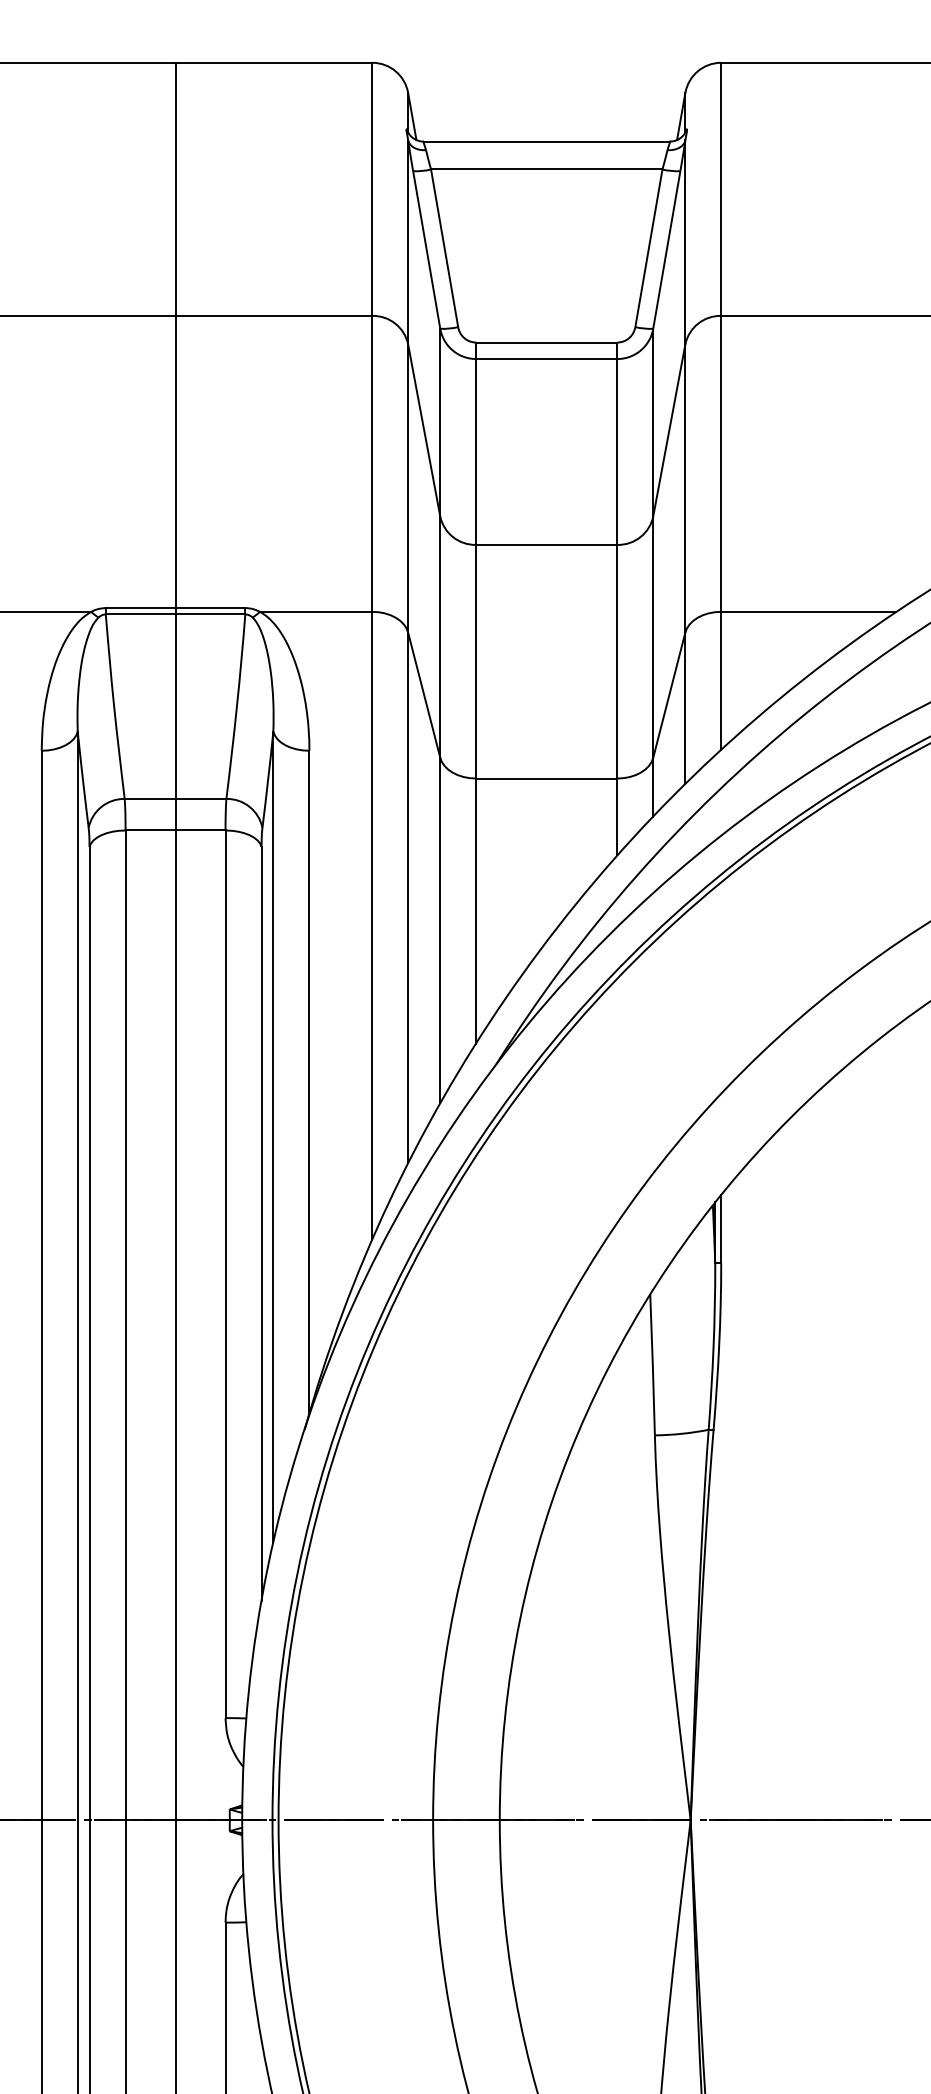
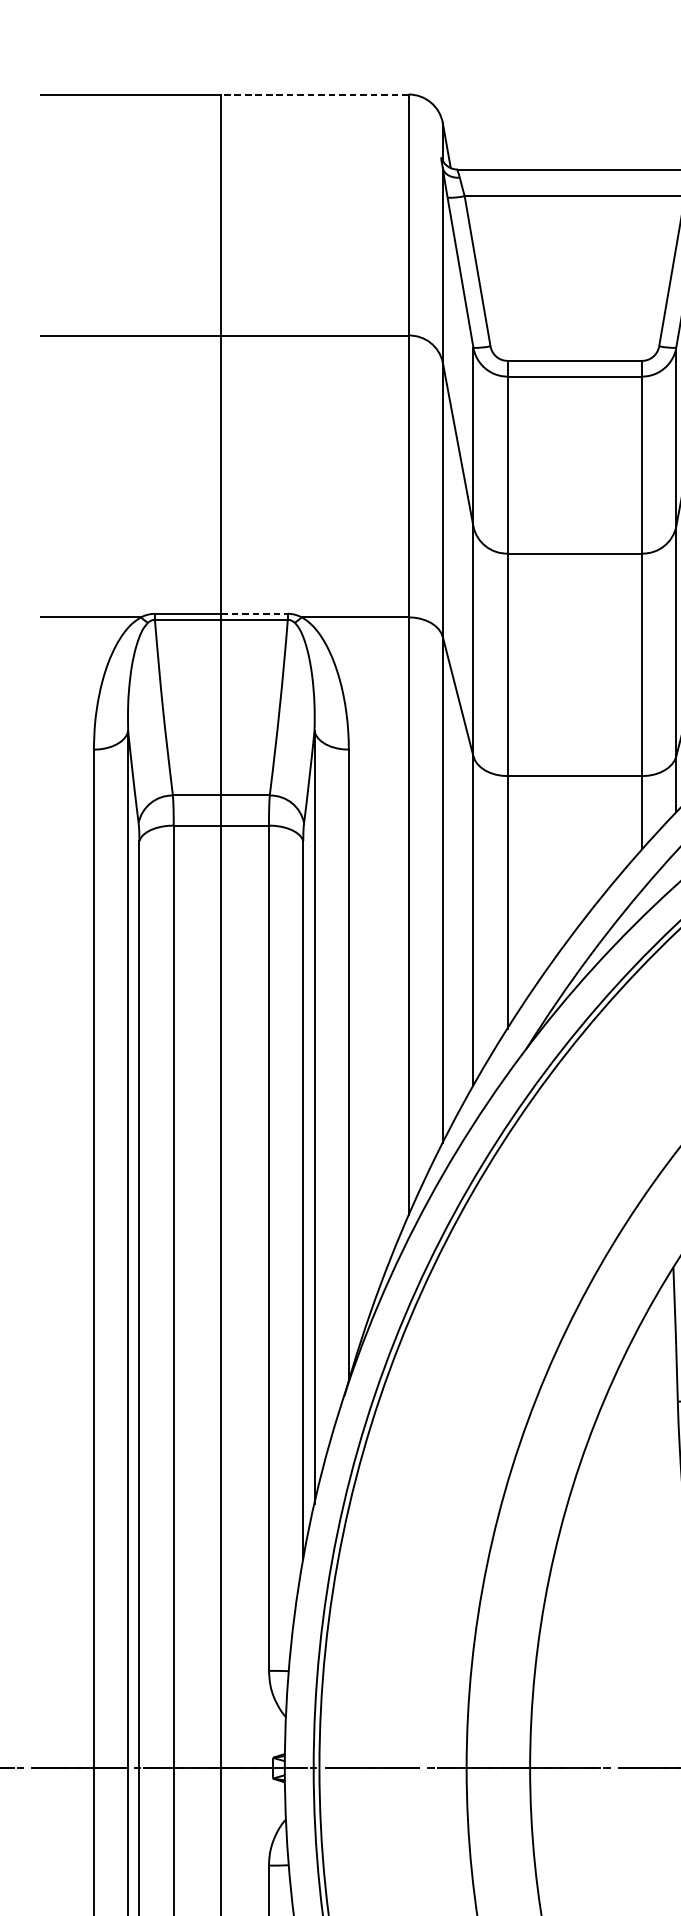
line: (273, 62) -> (314, 94), solid -> dashed
line: (210, 608) -> (254, 614), solid -> dashed

